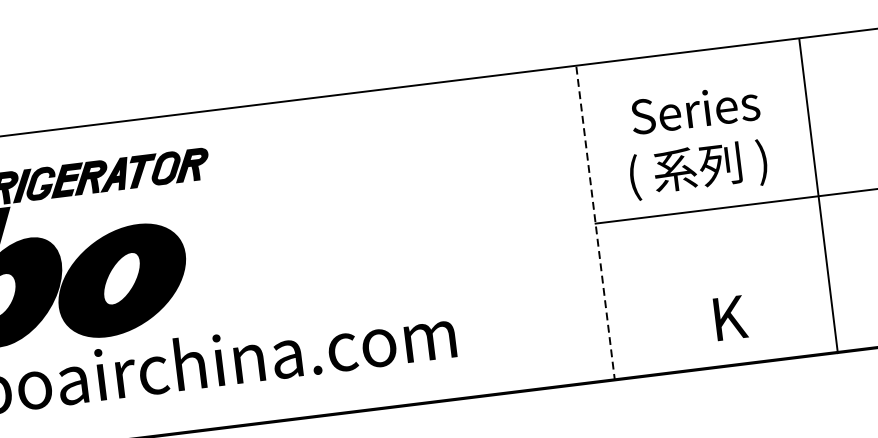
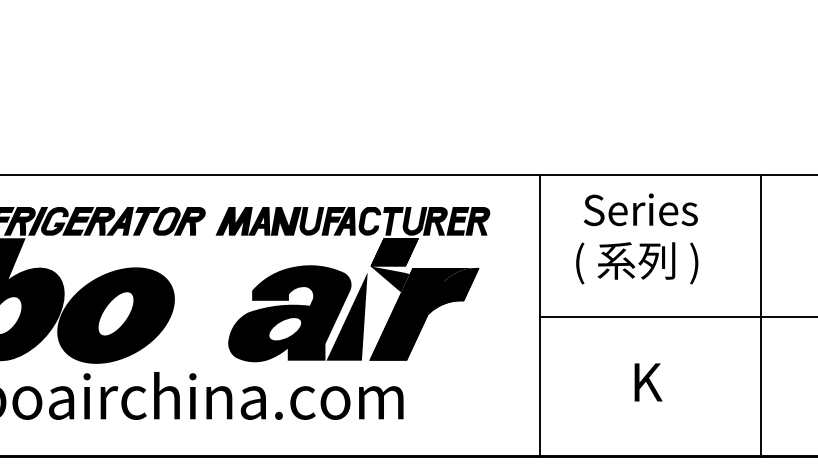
text: (695, 142) -> (637, 238), moved
line: (818, 196) -> (761, 316), moved
part: (382, 213) -> (352, 284), added
line: (595, 224) -> (539, 317), dashed -> solid
text: (730, 318) -> (648, 382), moved

